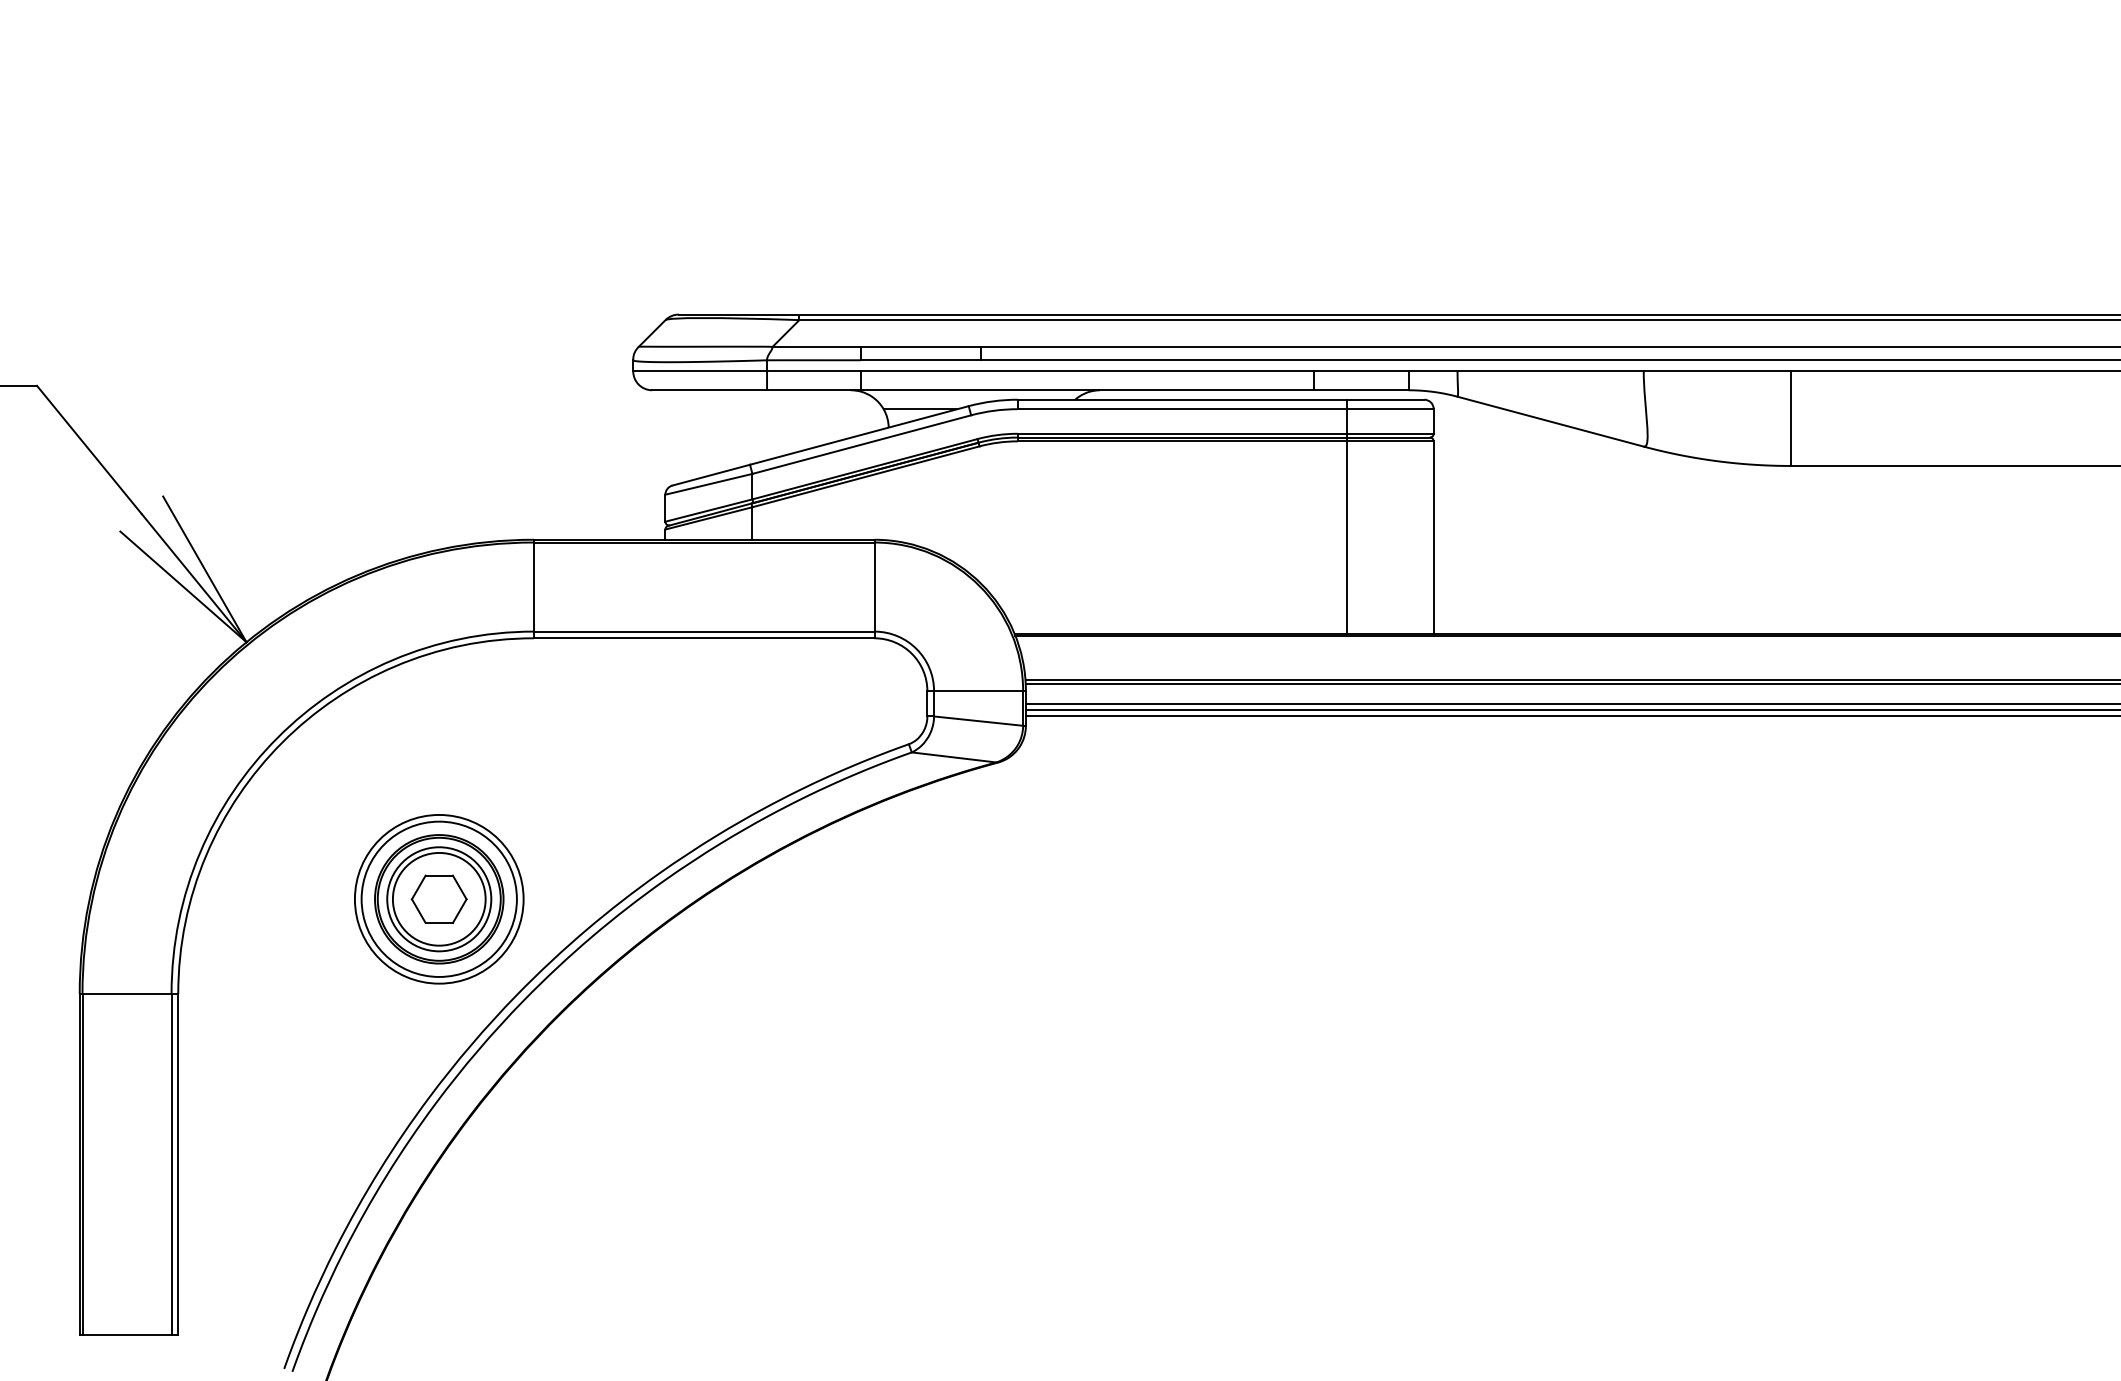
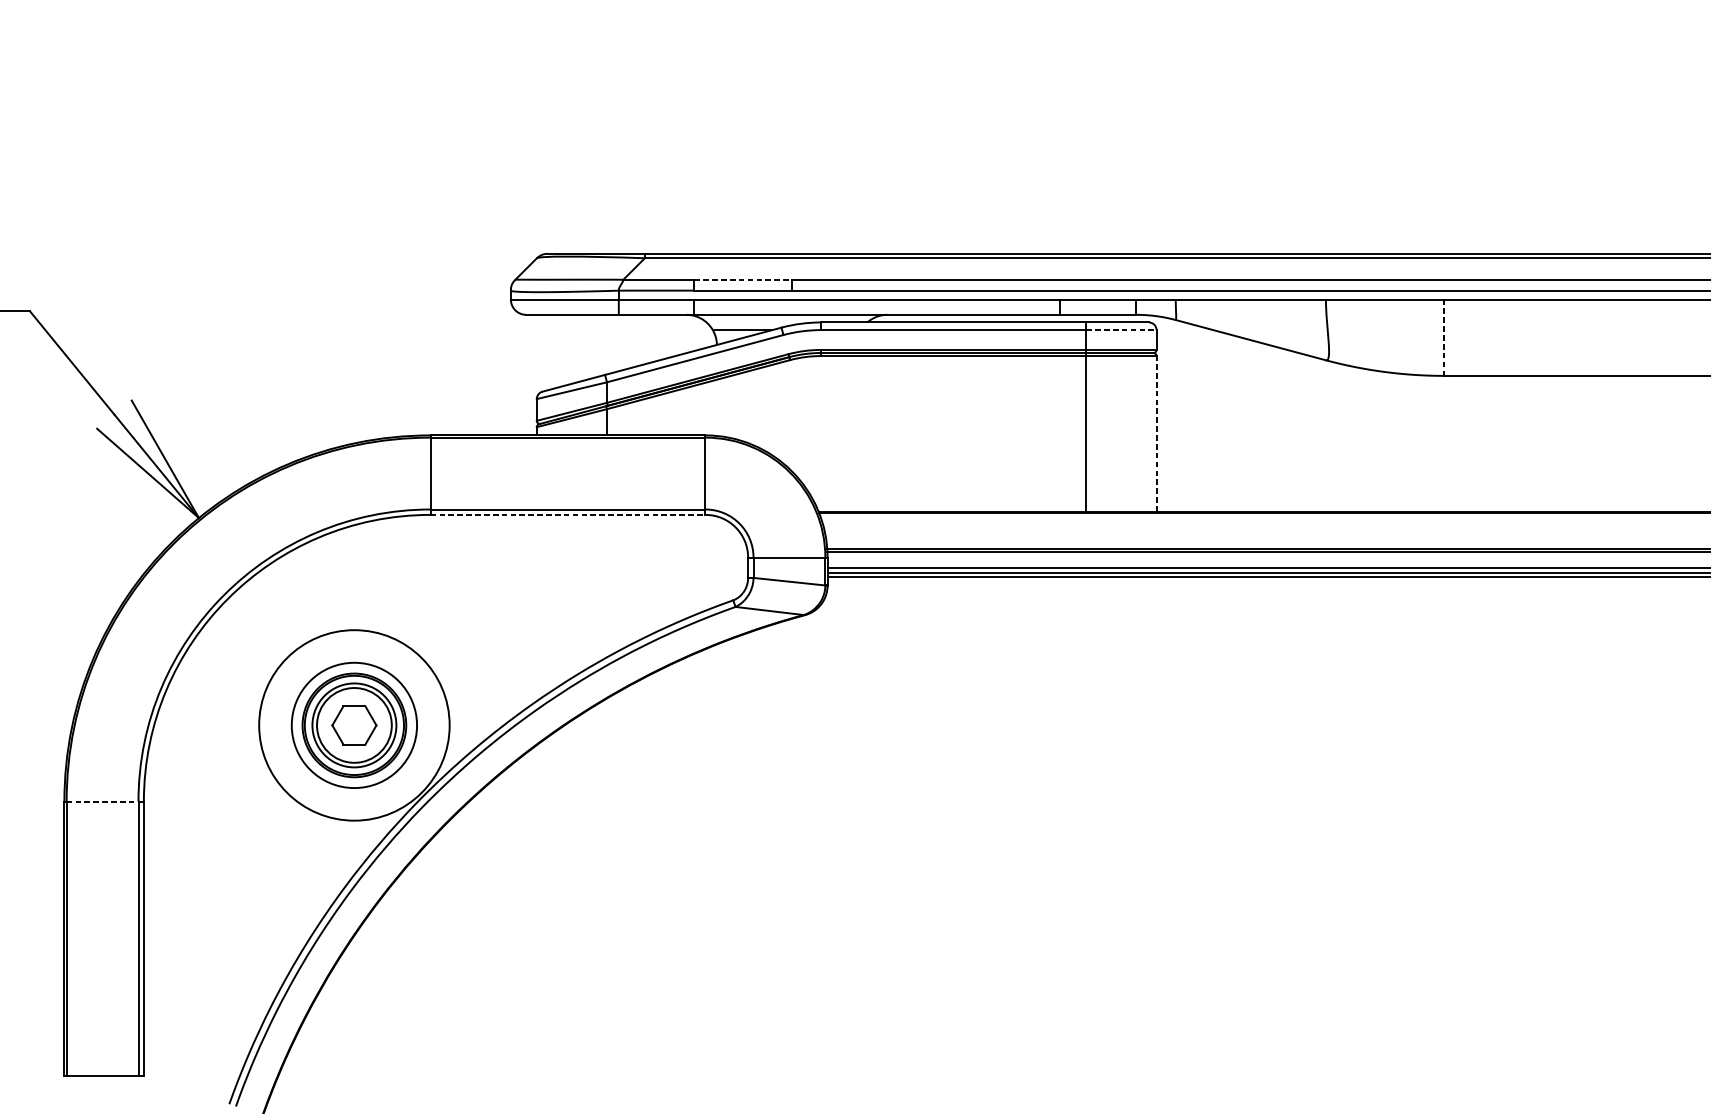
line: (921, 346) -> (743, 279), solid -> dashed
line: (1390, 409) -> (1121, 330), solid -> dashed
line: (1790, 419) -> (1444, 338), solid -> dashed
line: (1433, 537) -> (1156, 433), solid -> dashed
line: (704, 638) -> (568, 515), solid -> dashed
circle: (438, 898) -> (353, 724), size x1.4
line: (127, 993) -> (102, 801), solid -> dashed

